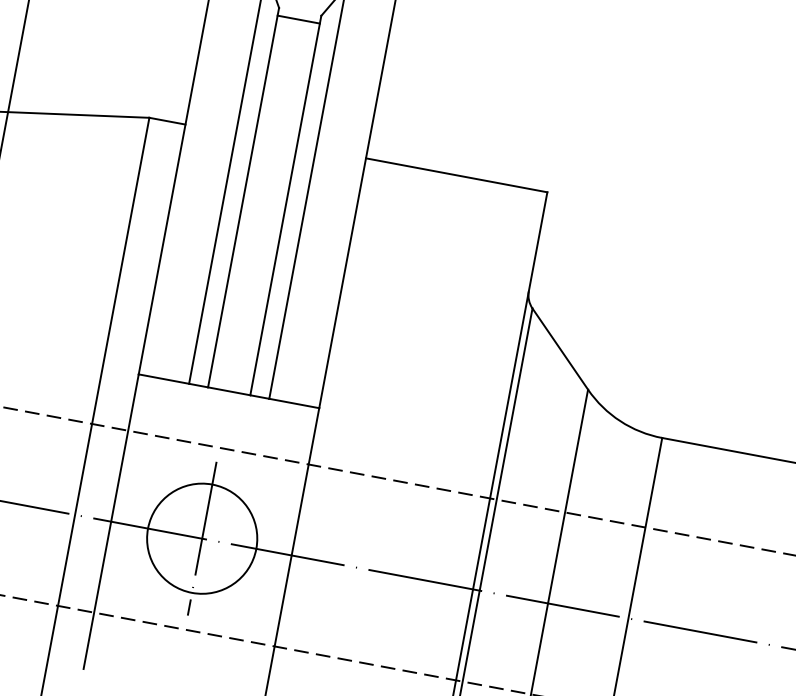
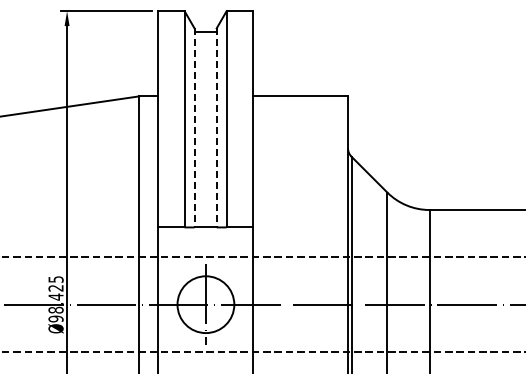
line: (243, 196) -> (194, 127), solid -> dashed
line: (285, 204) -> (216, 127), solid -> dashed

